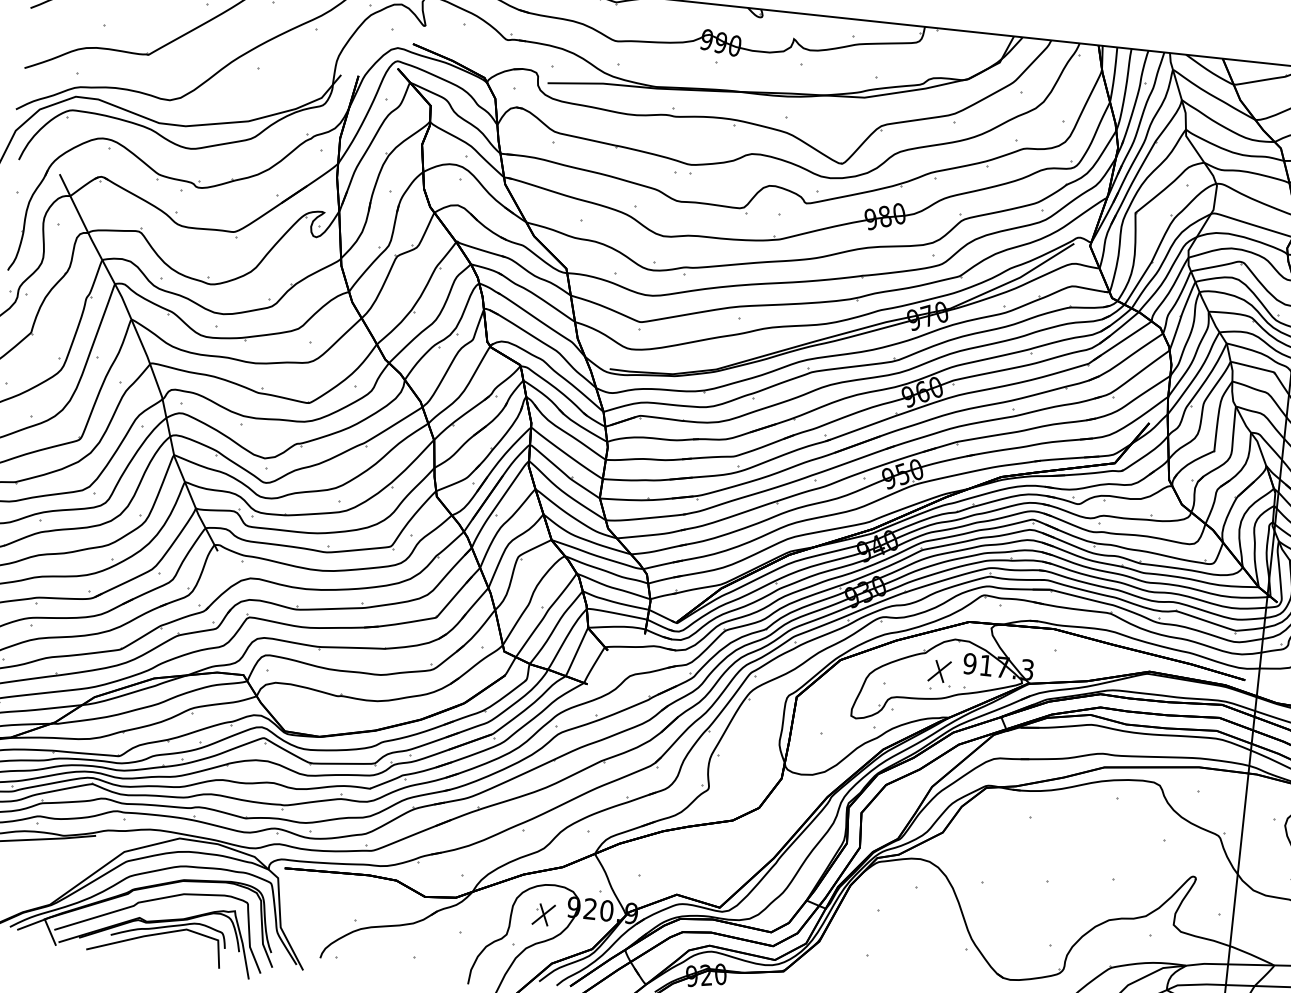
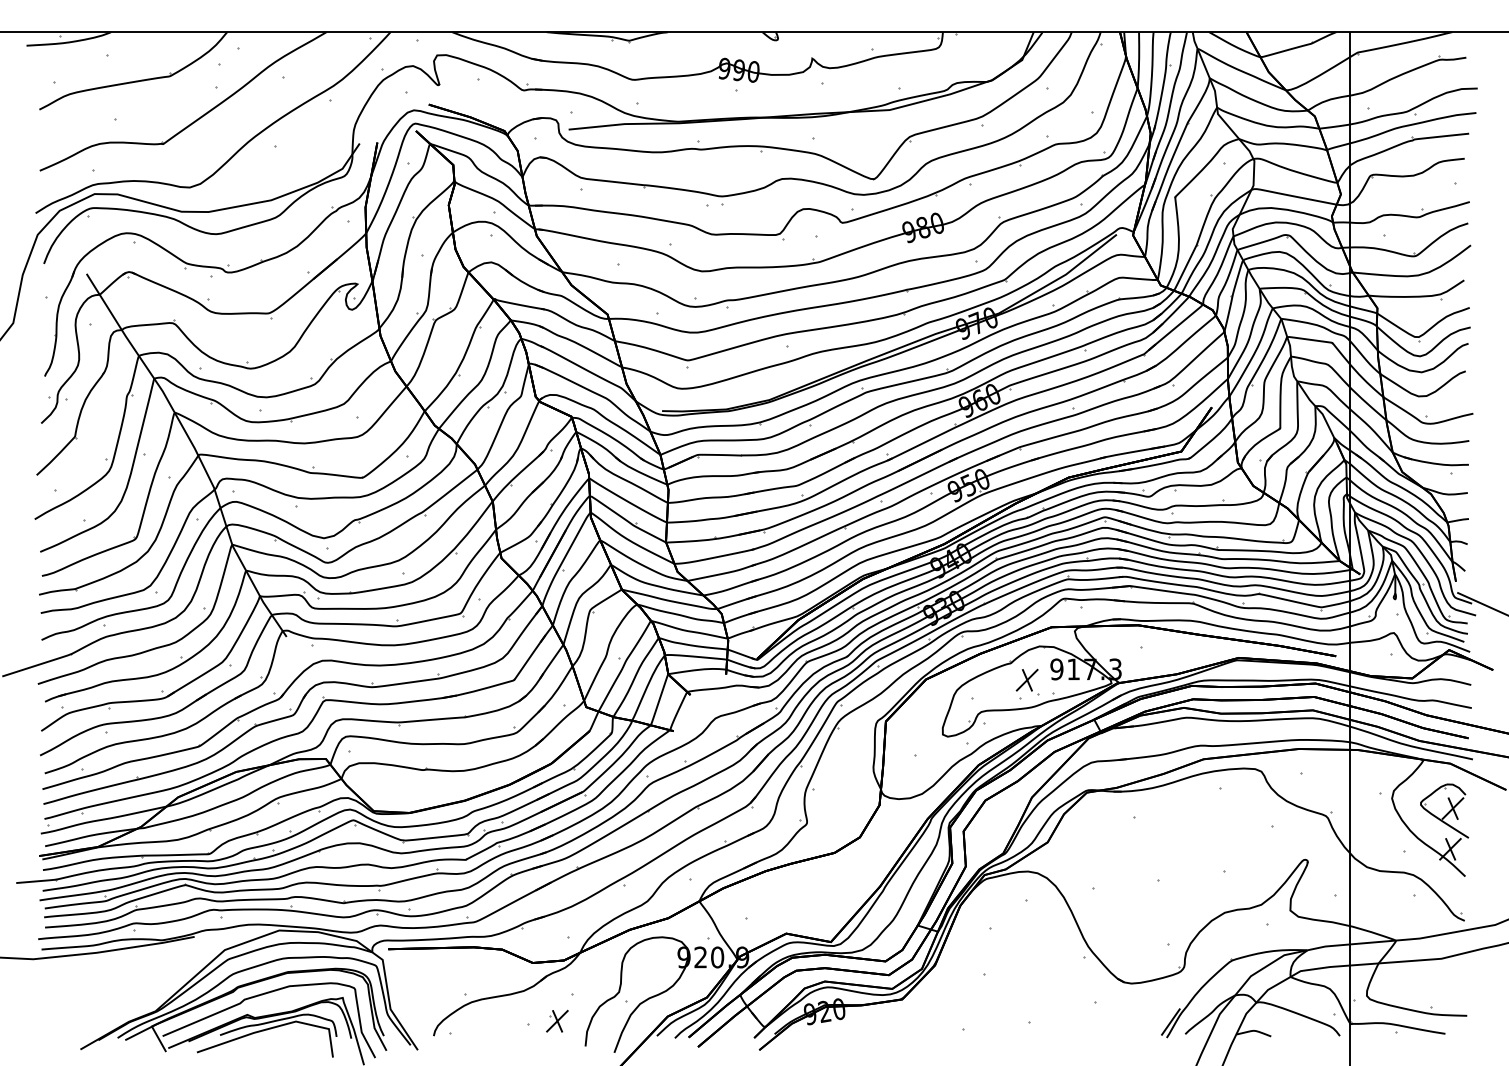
part: (543, 914) -> (557, 1020), moved

